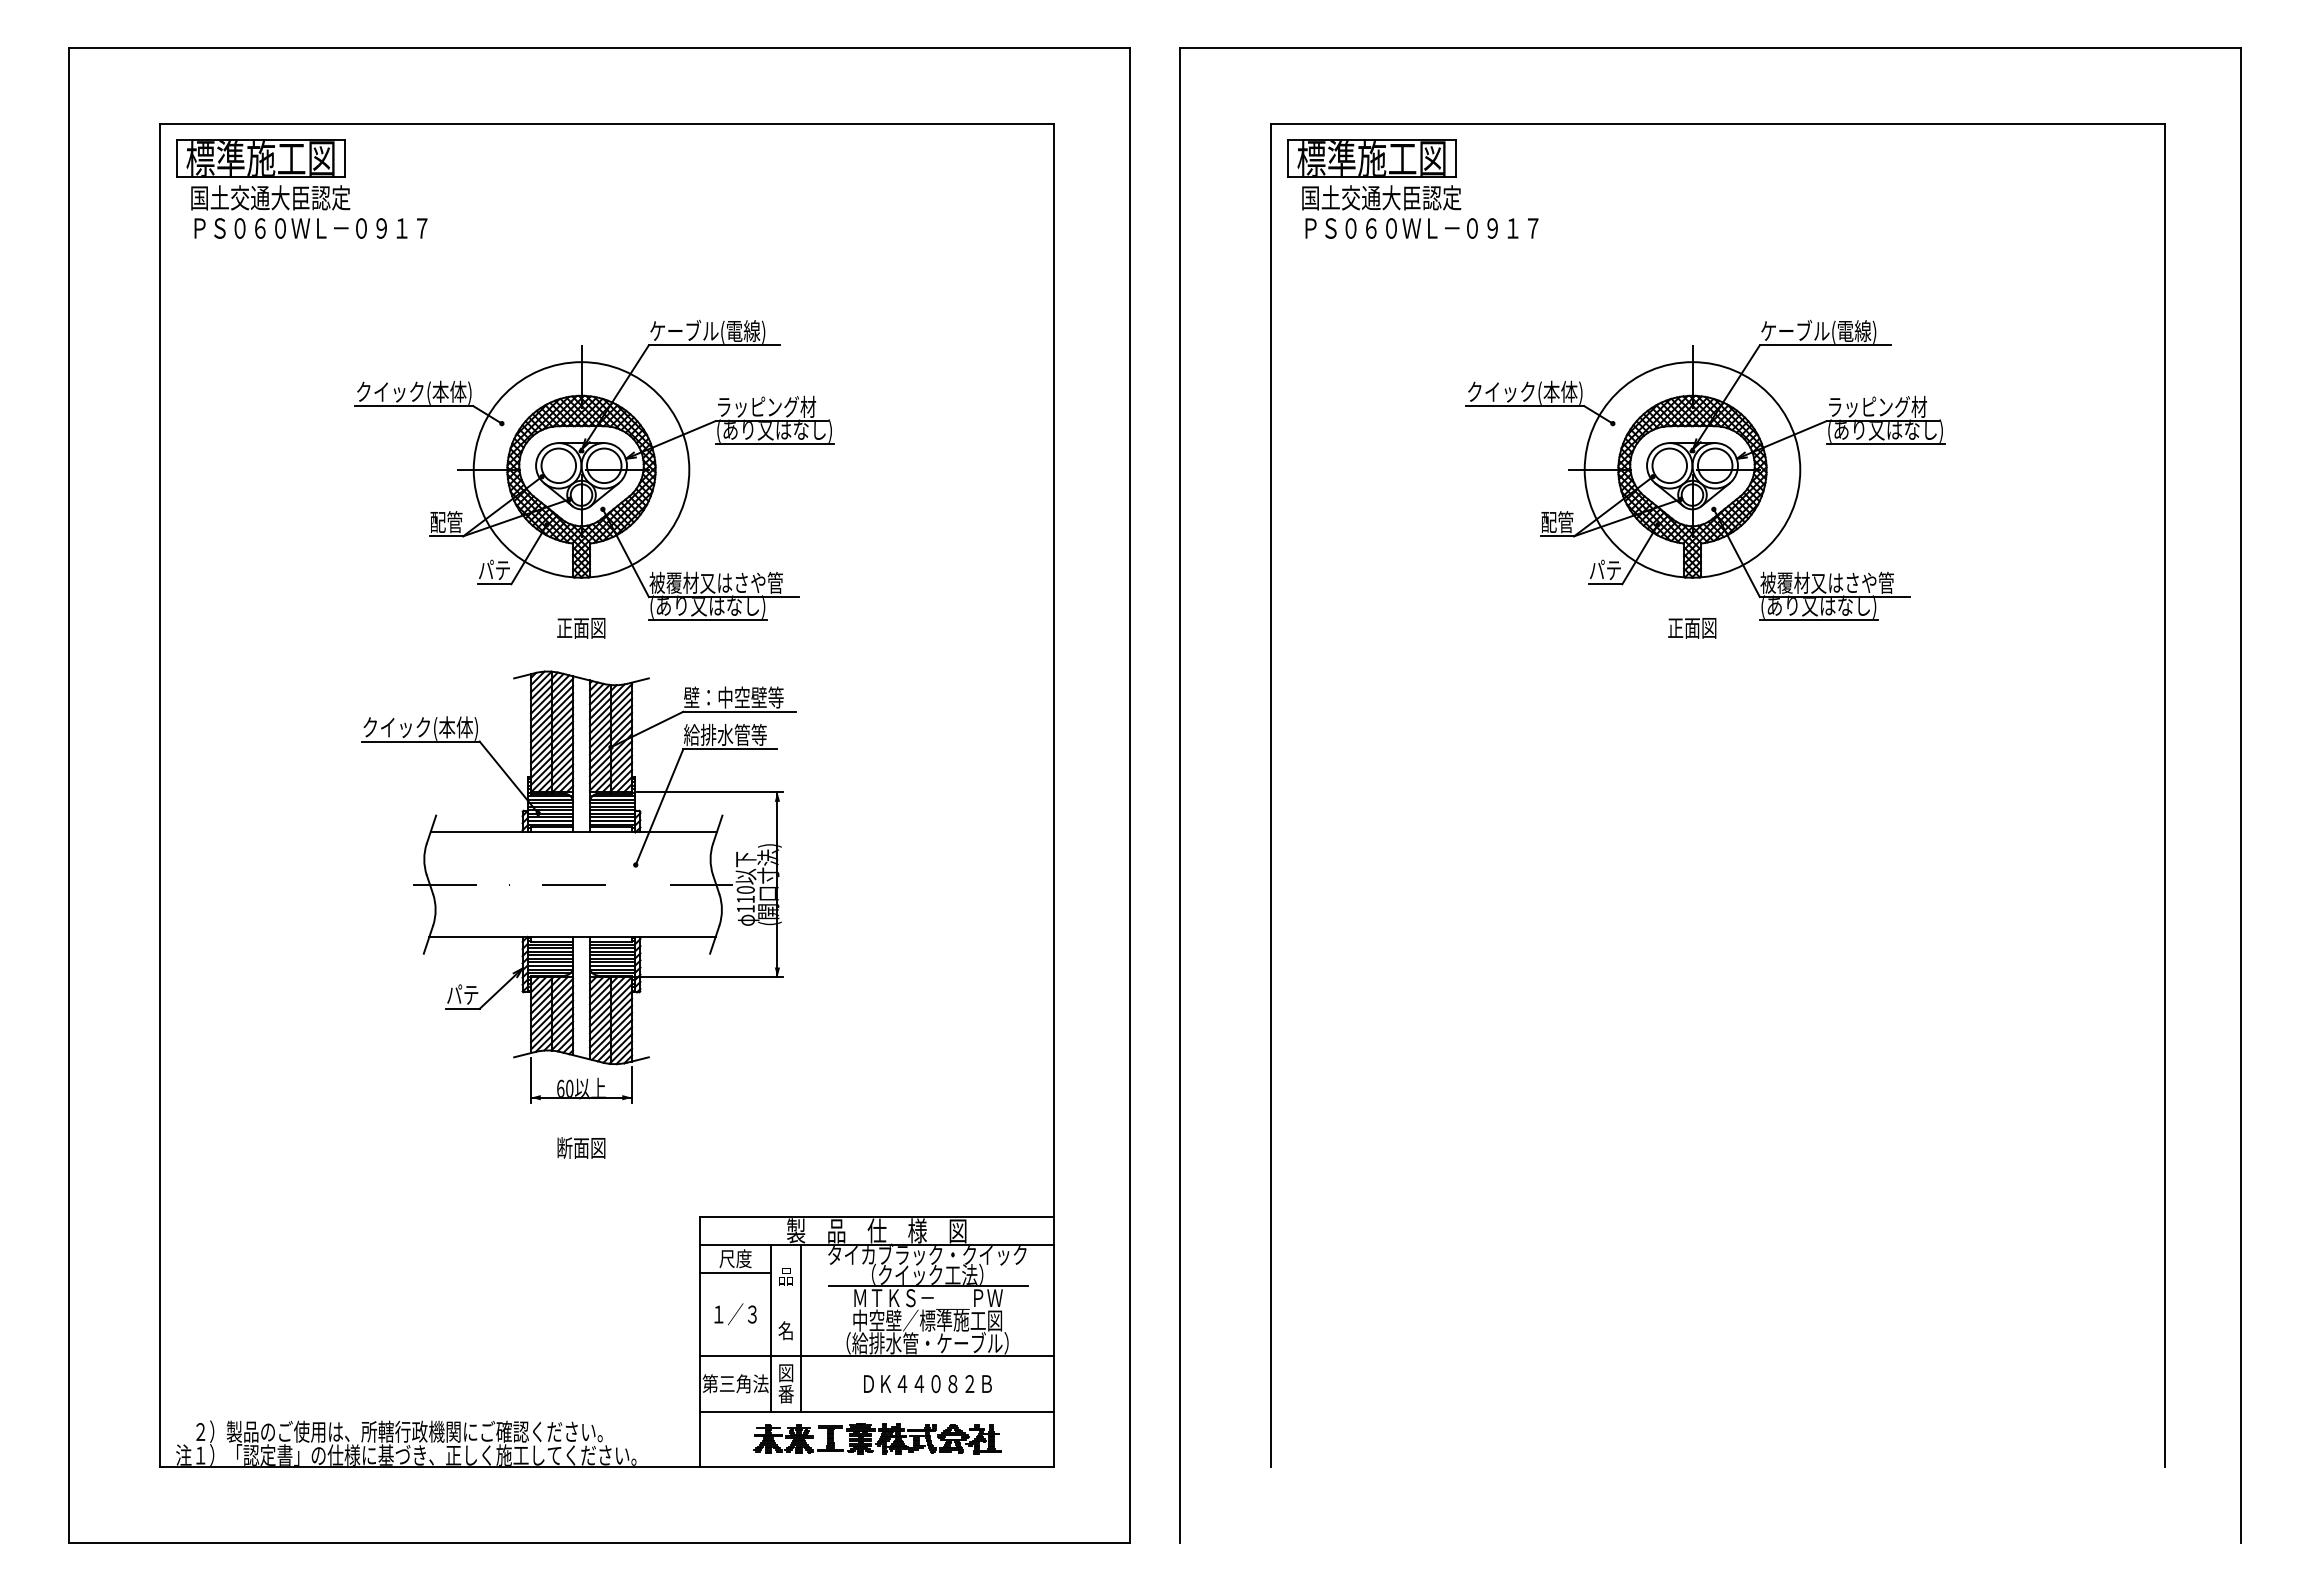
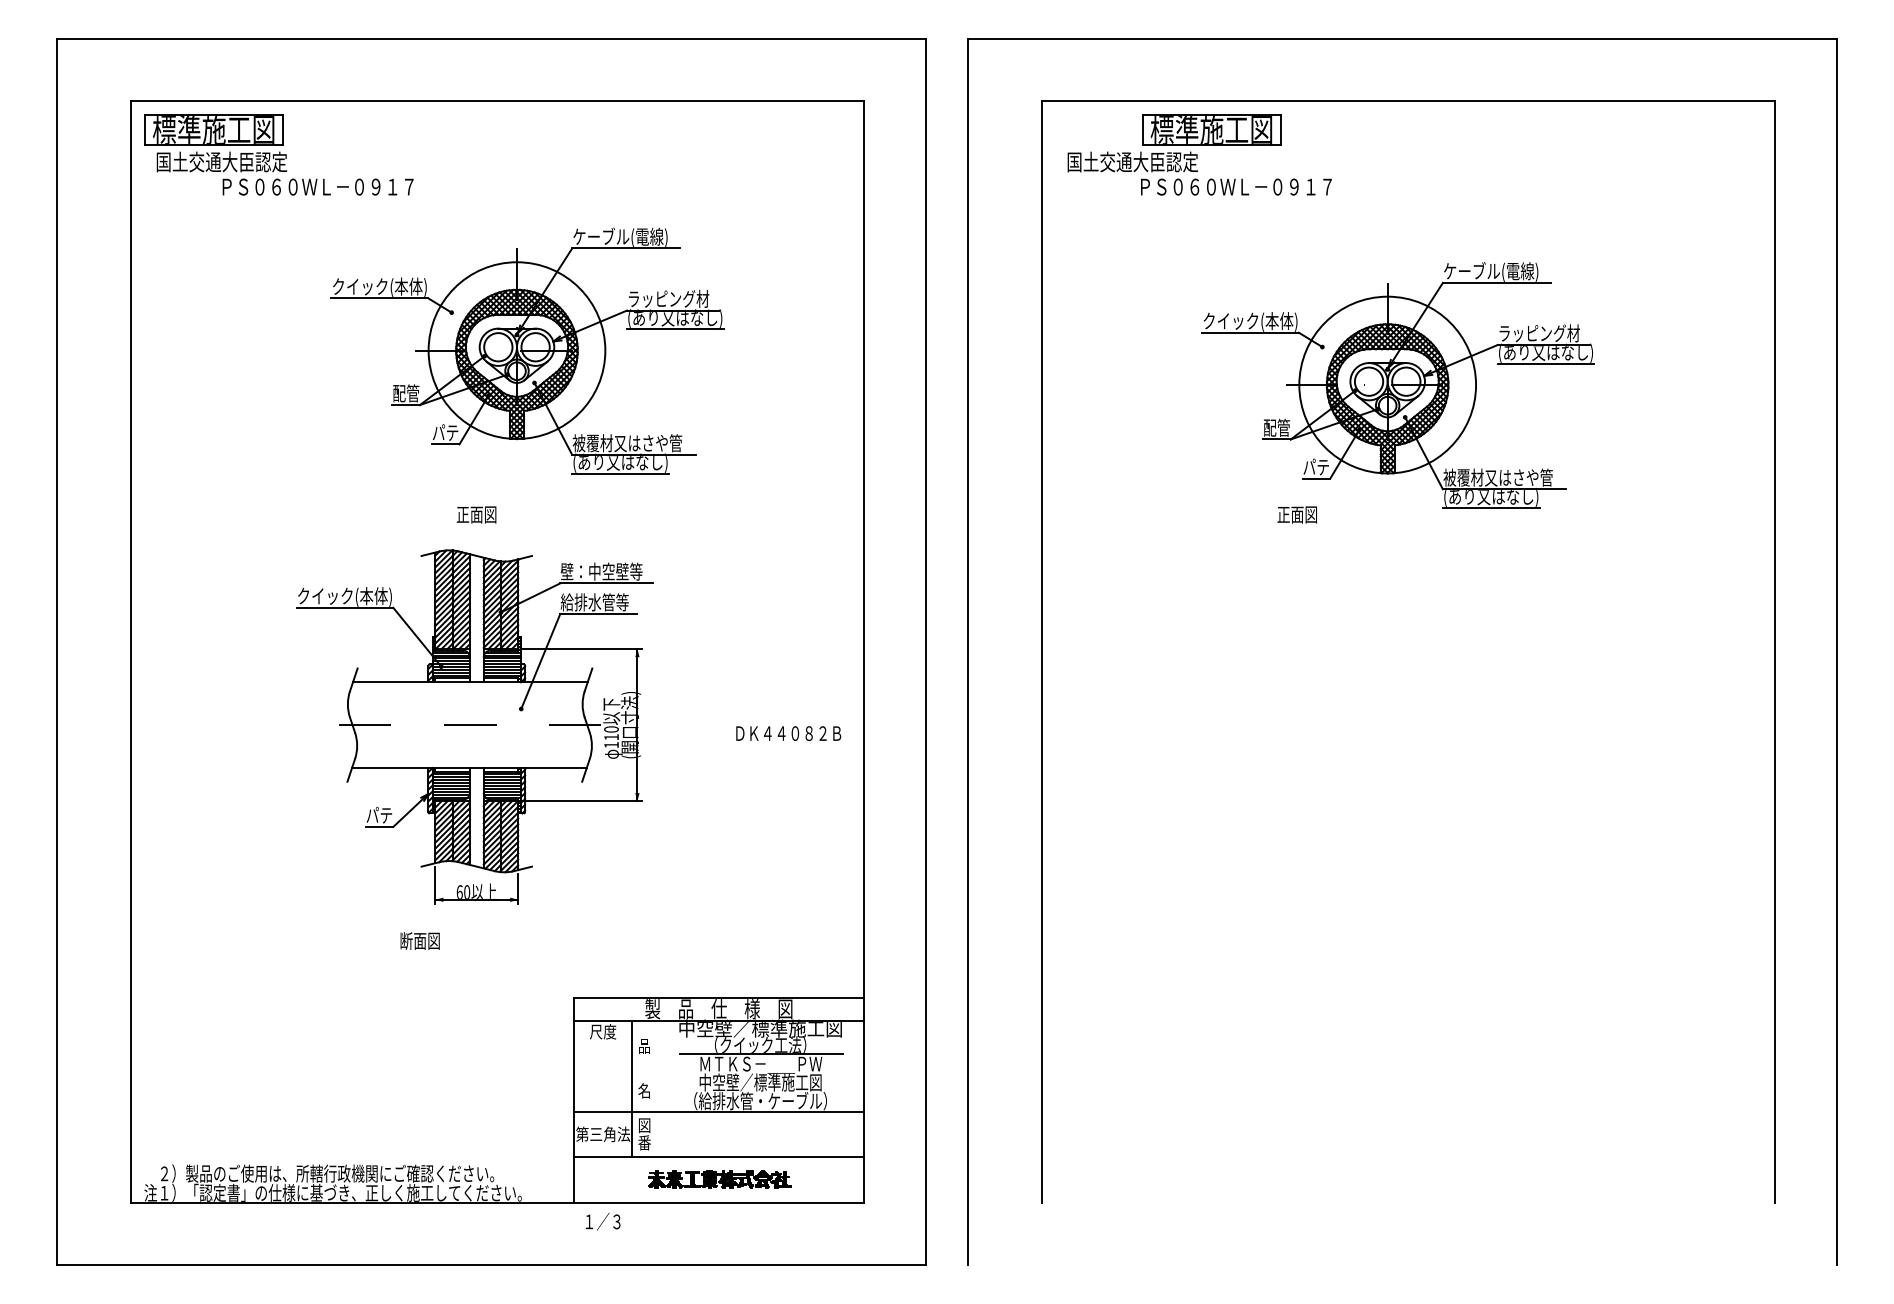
part: (1371, 158) -> (1211, 129), moved
text: (310, 228) -> (317, 187), moved
text: (1421, 228) -> (1236, 187), moved
part: (594, 469) -> (527, 350), moved
text: (1692, 628) -> (1297, 515), moved
text: (581, 1147) -> (420, 940), moved
text: (927, 1254) -> (760, 1028), タイカブラック・クイック -> 中空壁／標準施工図
line: (735, 1272) -> (603, 1043), removed
text: (735, 1314) -> (603, 1221), moved
line: (801, 1328) -> (657, 1089), removed
text: (927, 1384) -> (788, 733), moved
part: (877, 1438) -> (719, 1179), size x0.7

